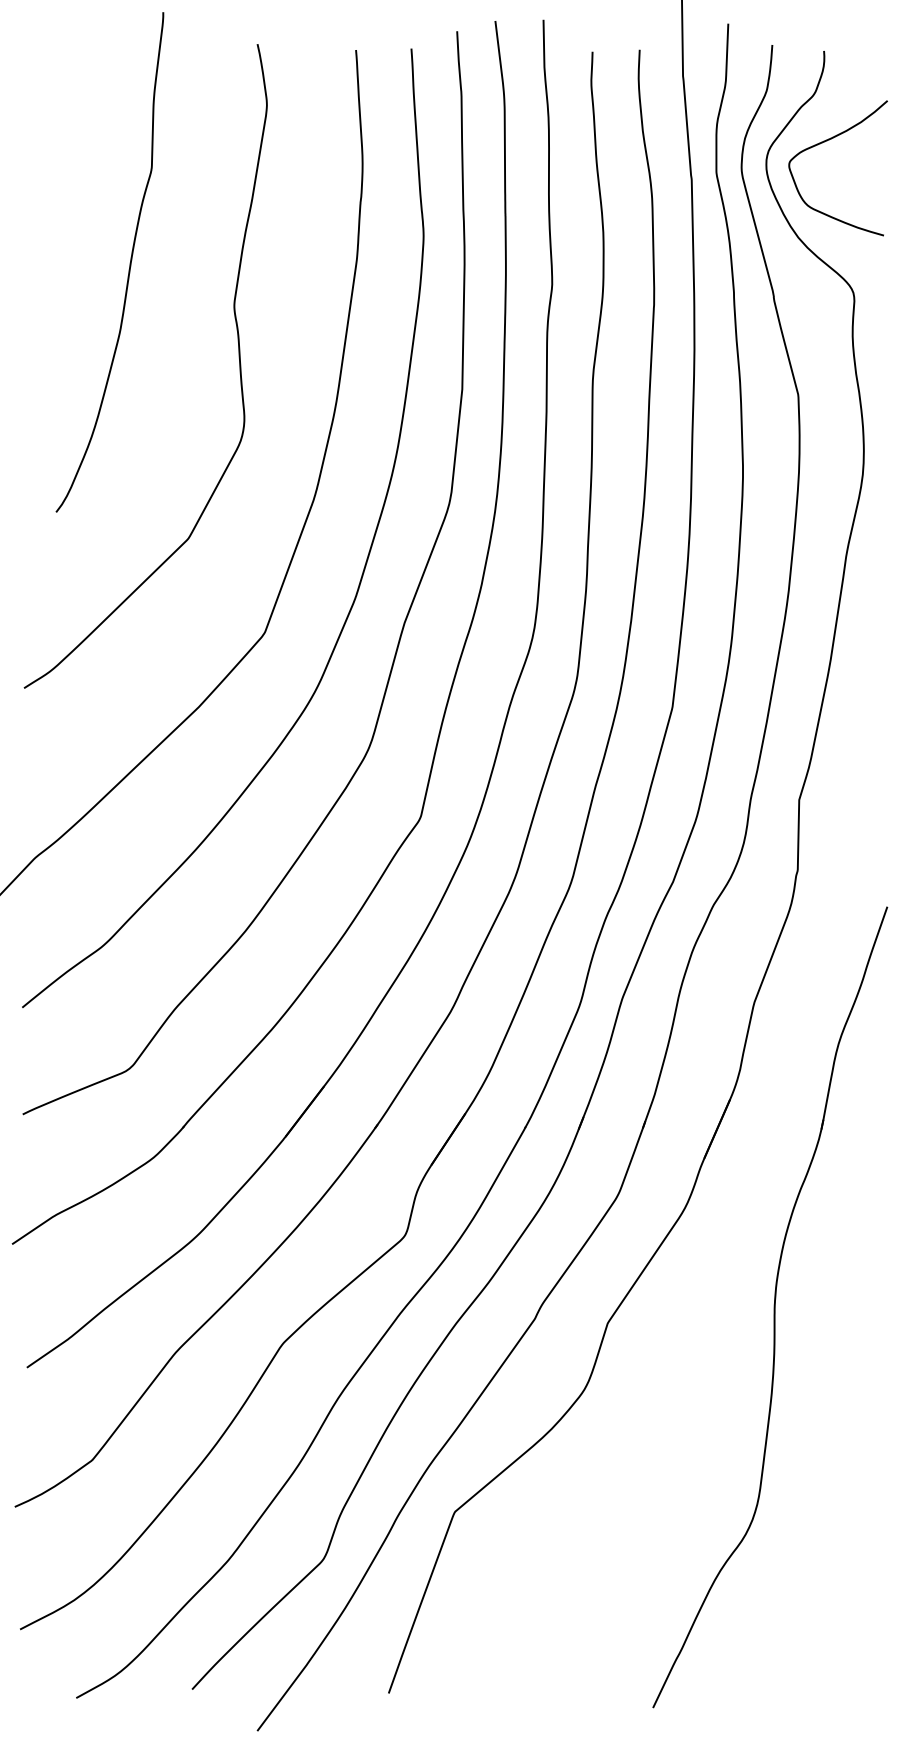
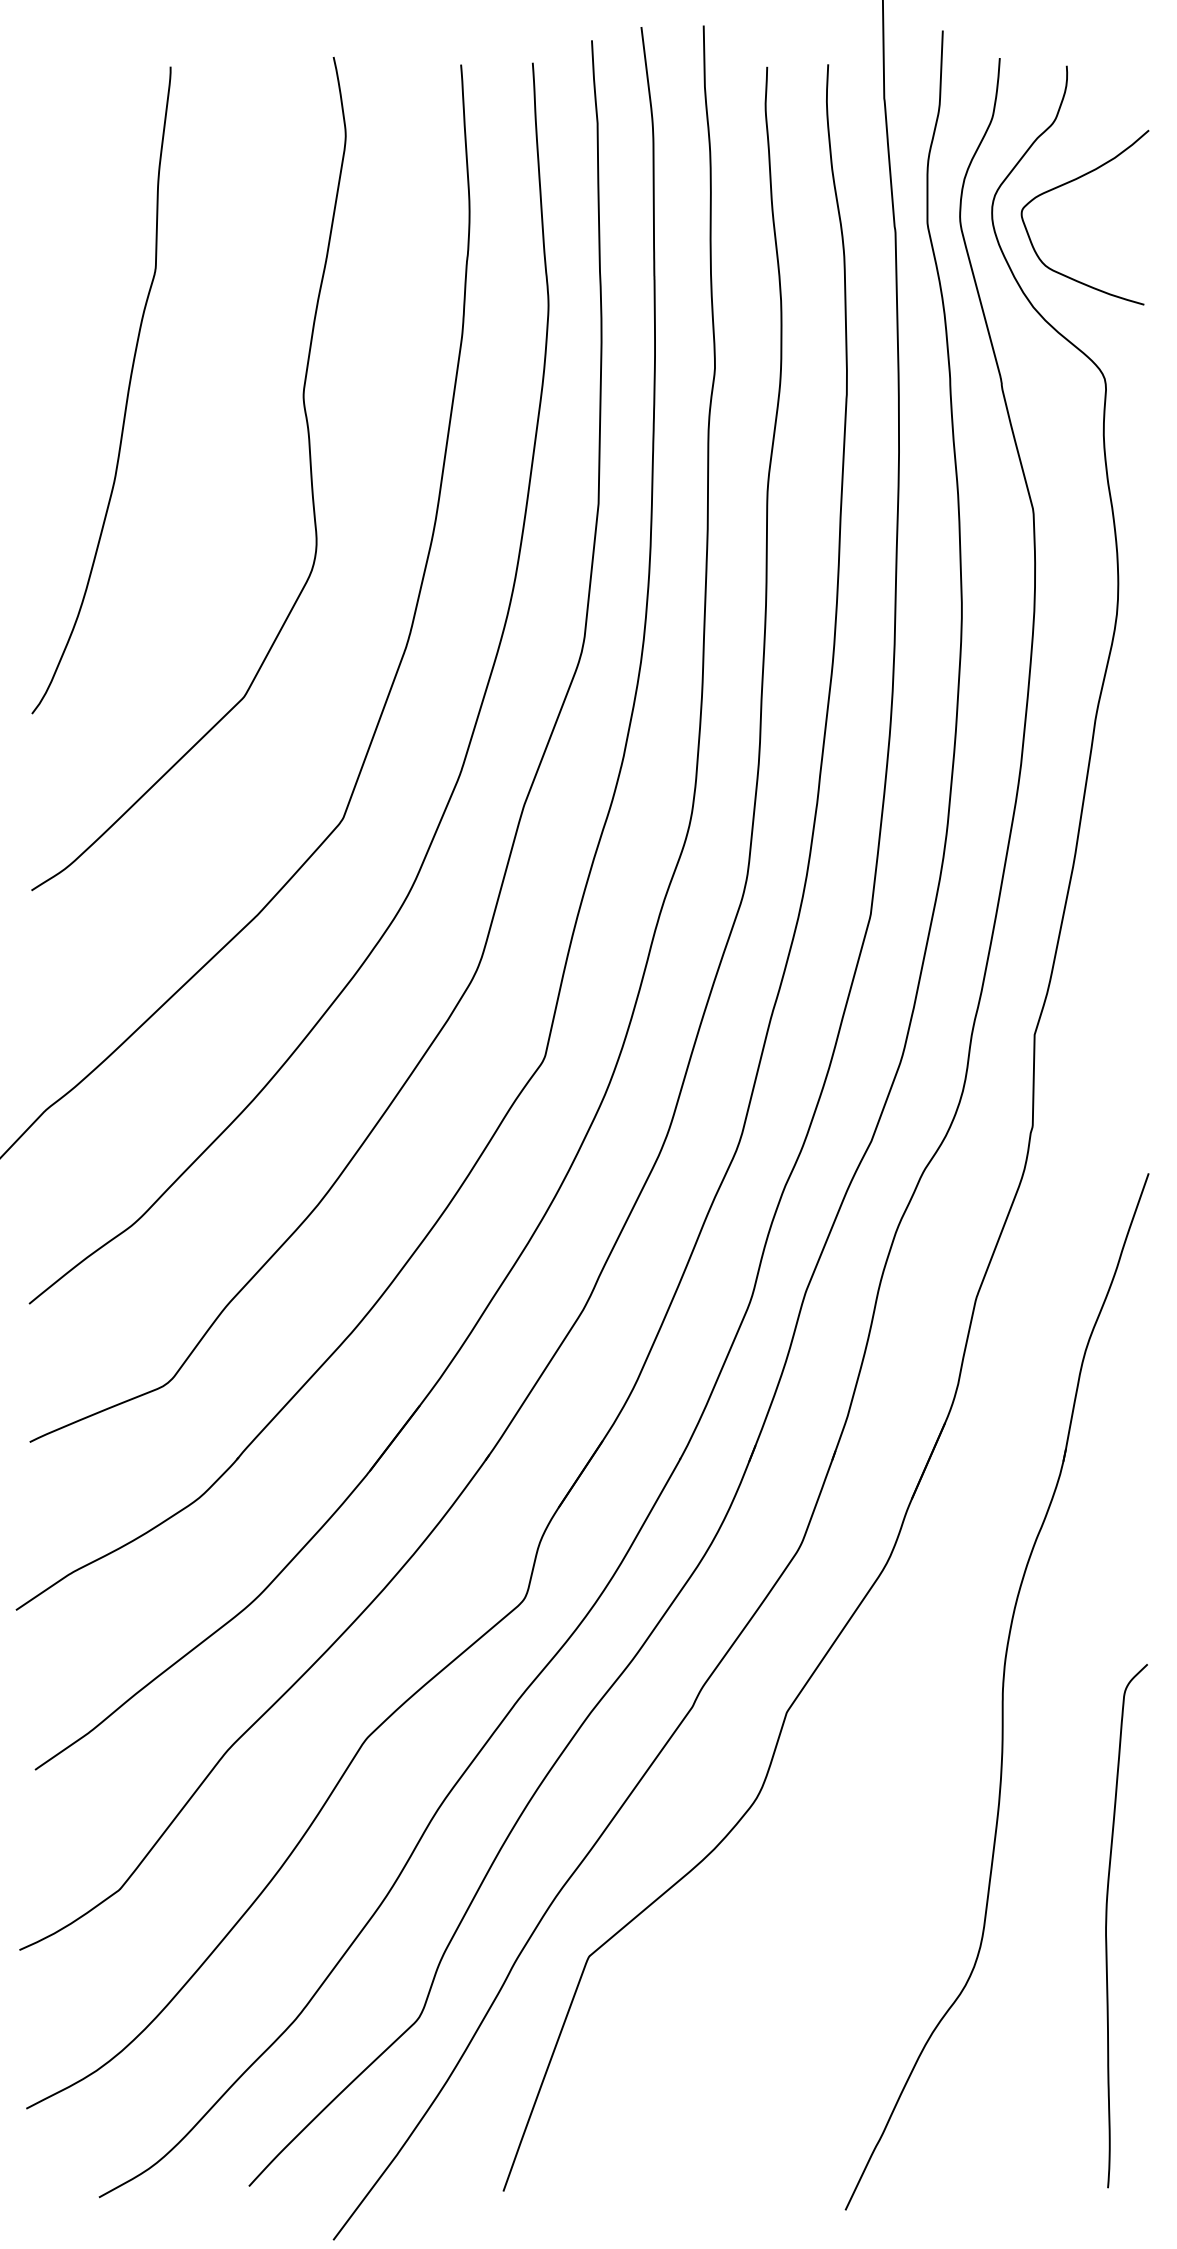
curve: (129, 267) -> (126, 396), moved
curve: (855, 1486) -> (1107, 1923), added

